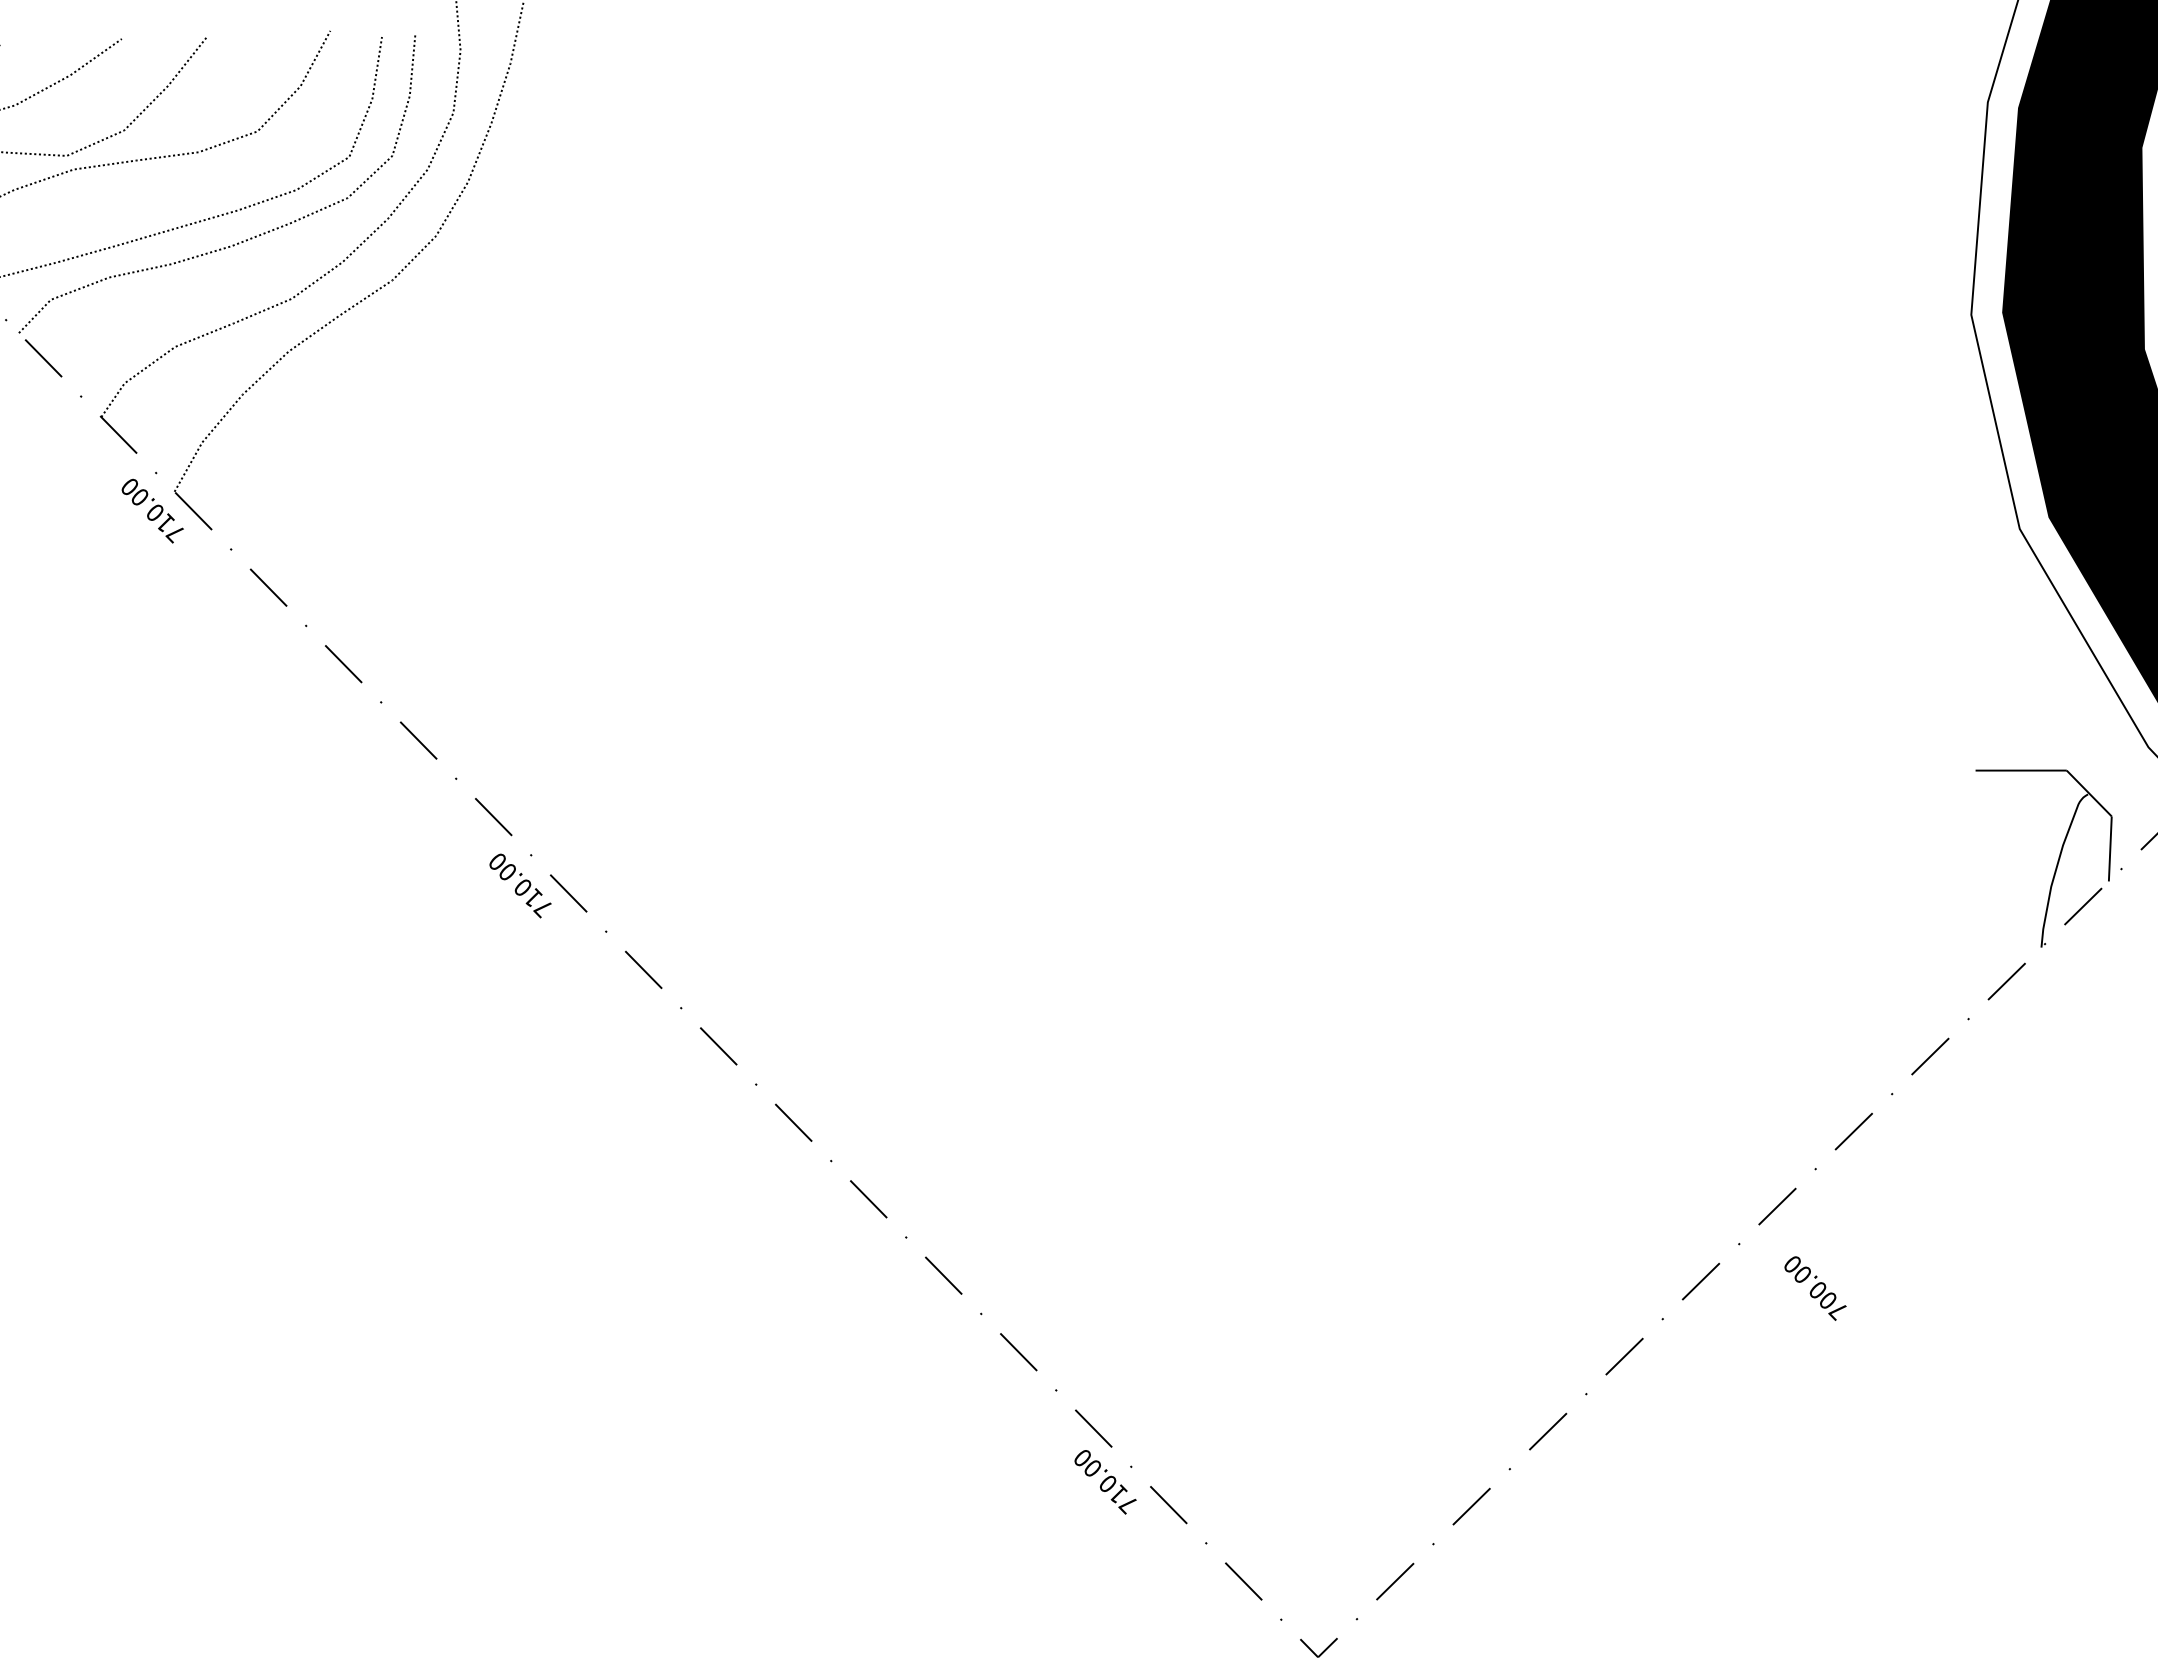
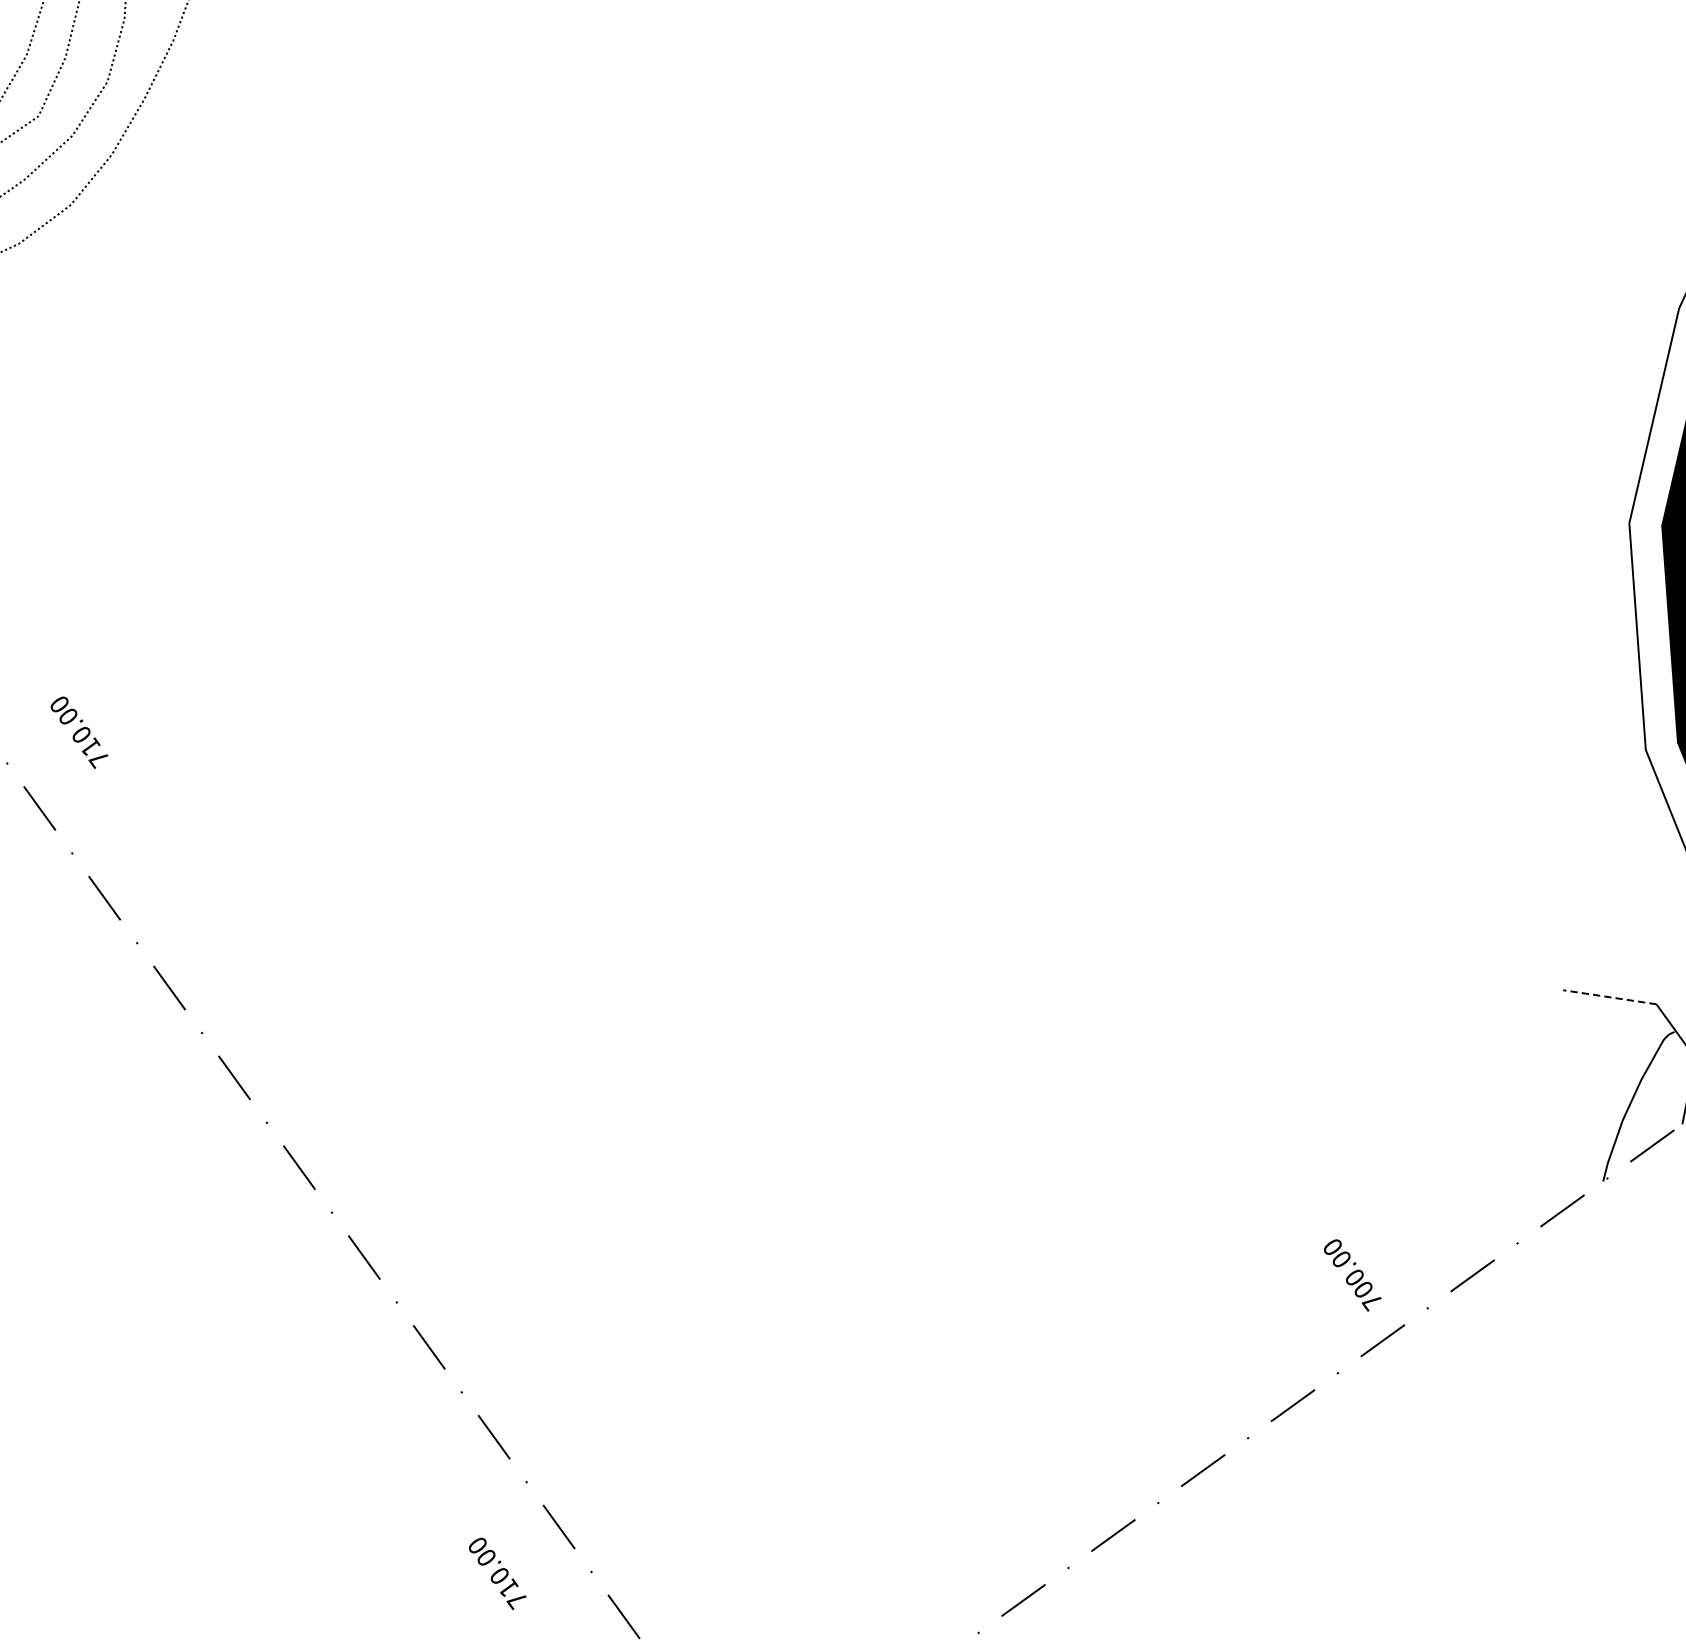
line: (2021, 770) -> (1610, 997), solid -> dashed
text: (520, 885) -> (79, 732), moved
text: (1815, 1288) -> (1352, 1275), moved
text: (1105, 1482) -> (497, 1574), moved

